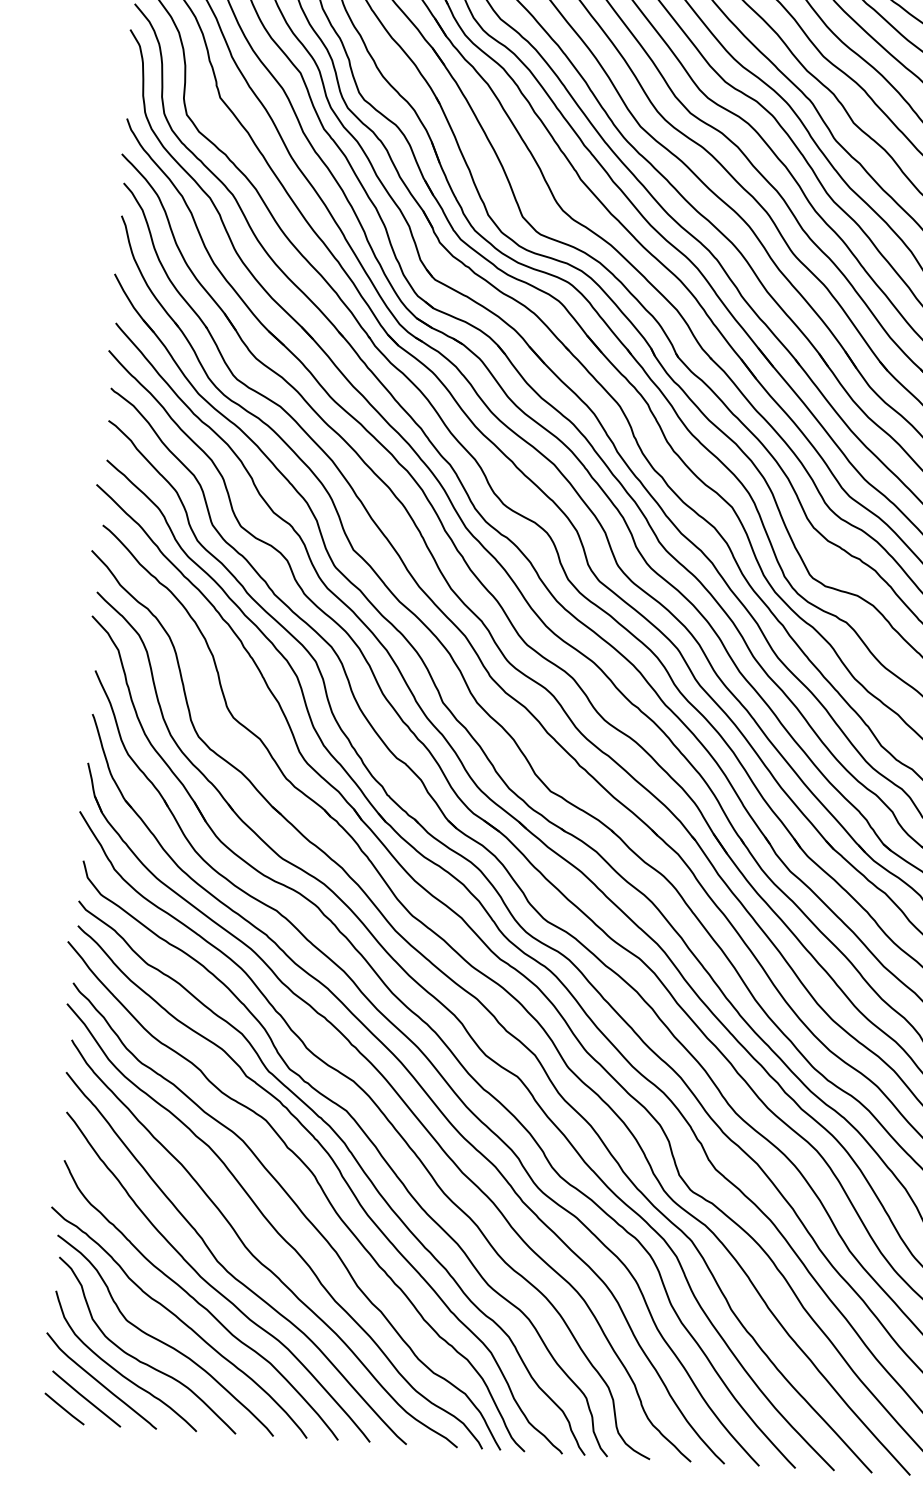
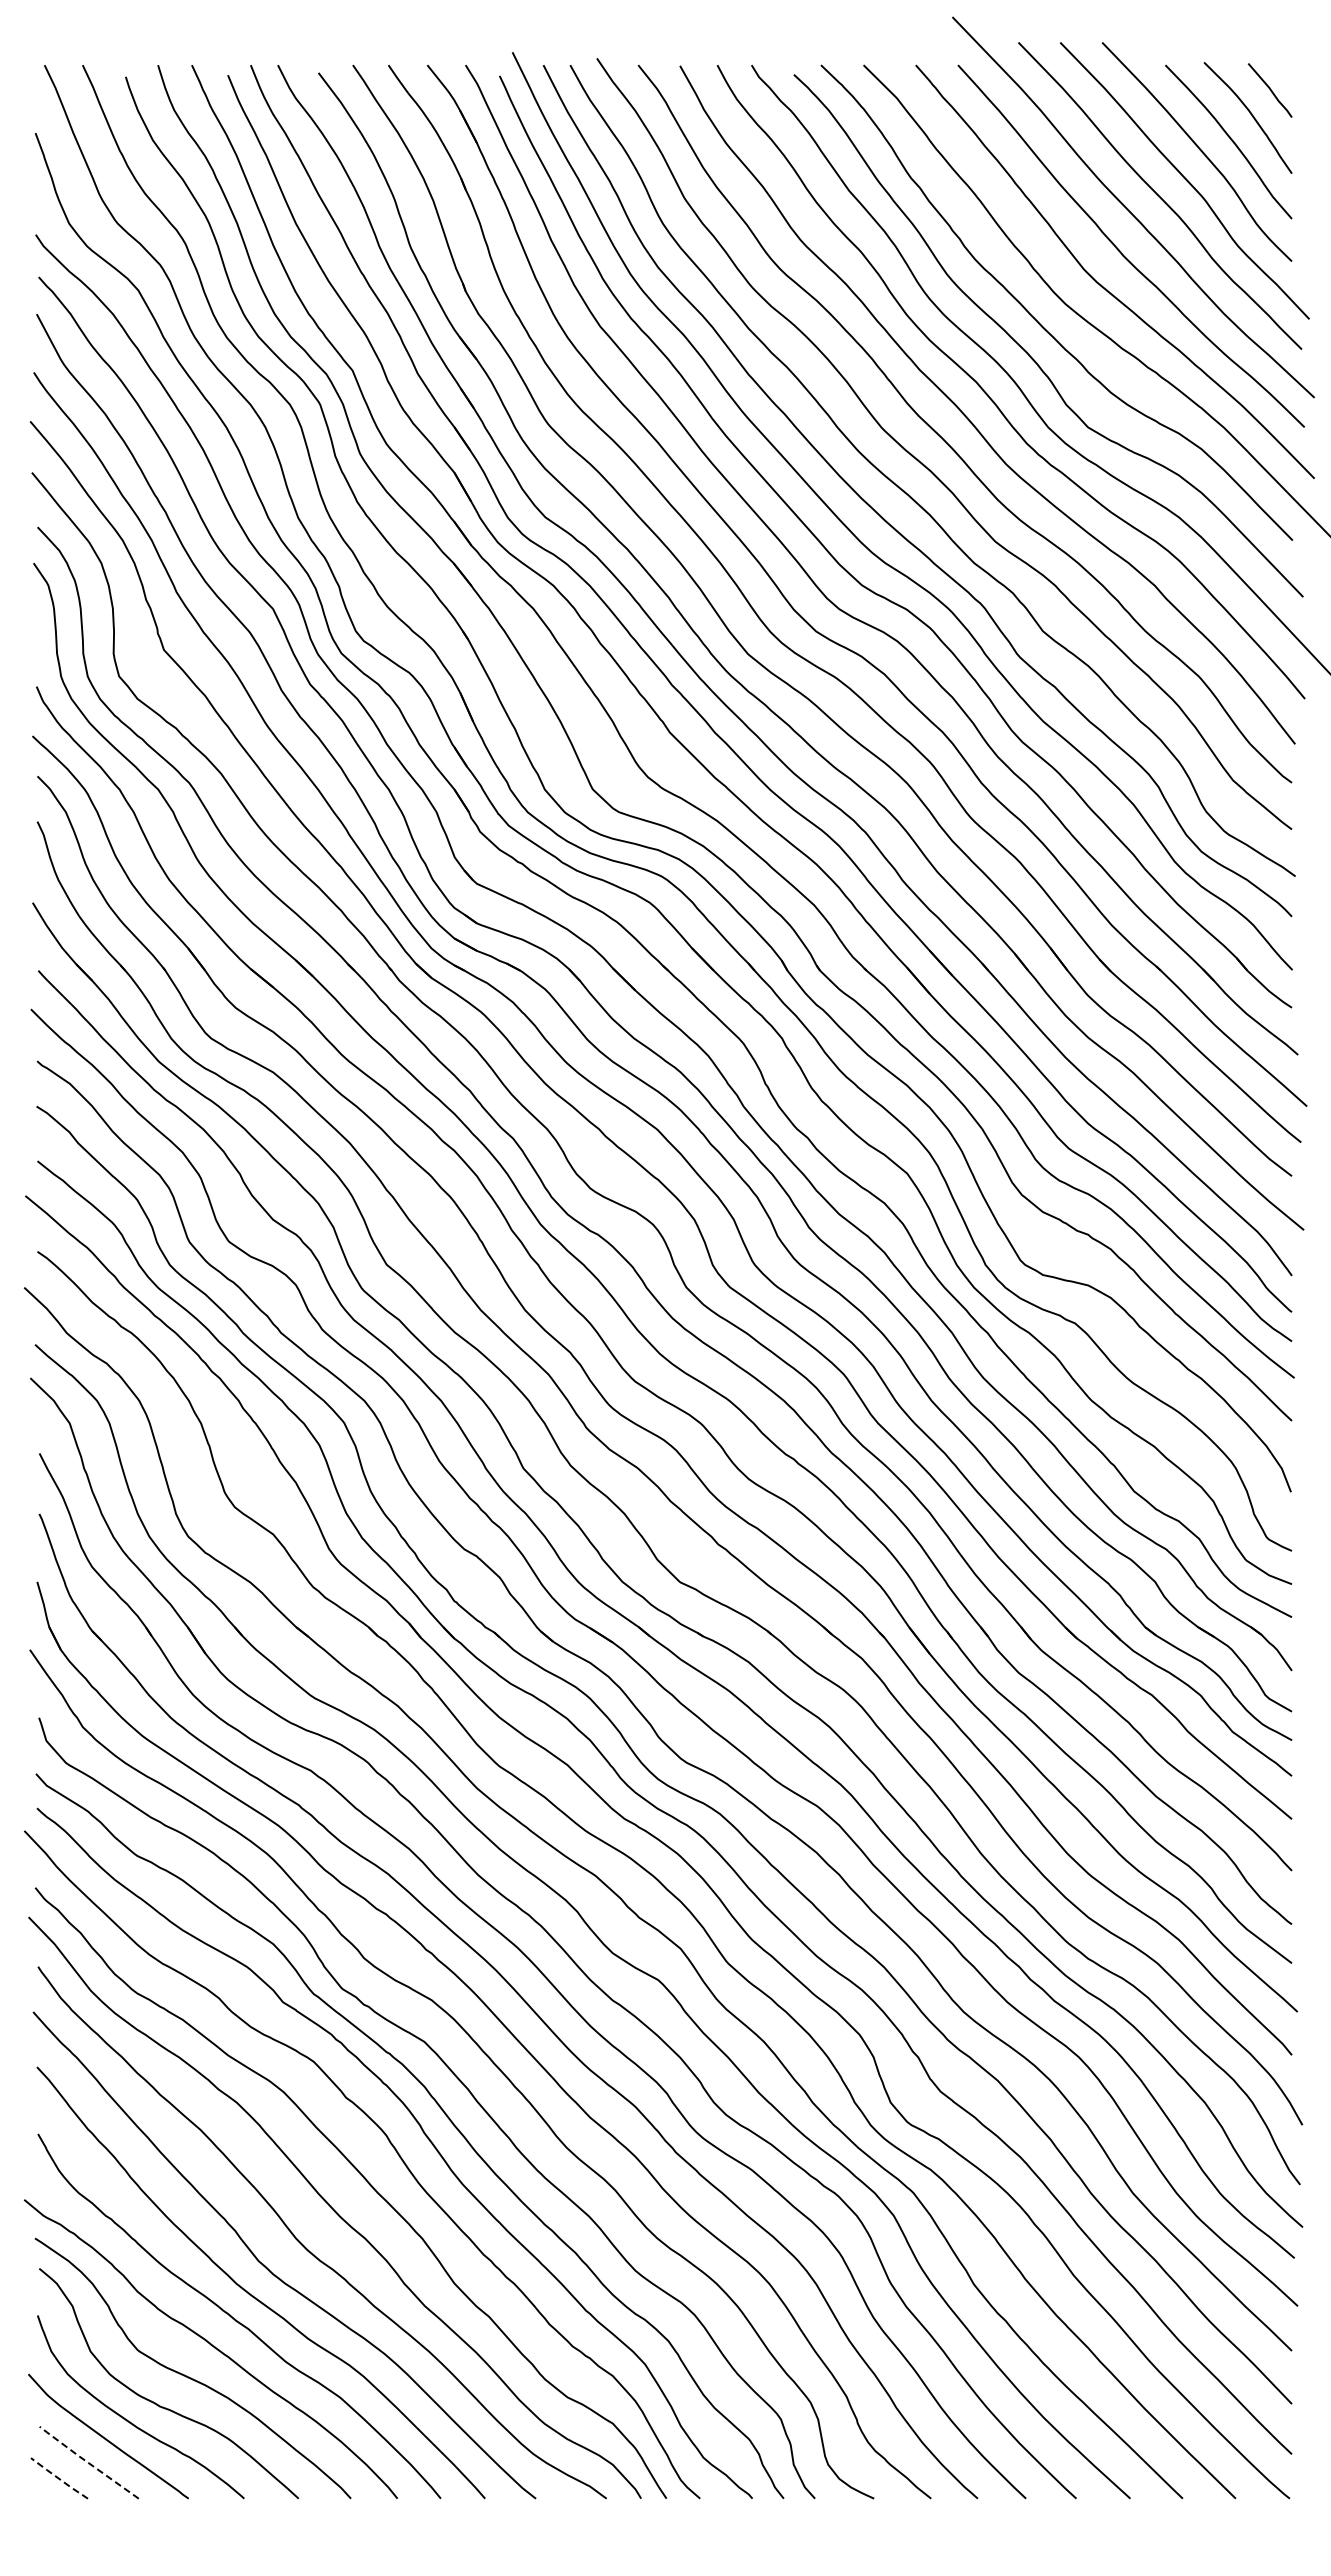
line: (85, 1398) -> (87, 2462), solid -> dashed
line: (63, 1409) -> (58, 2478), solid -> dashed

